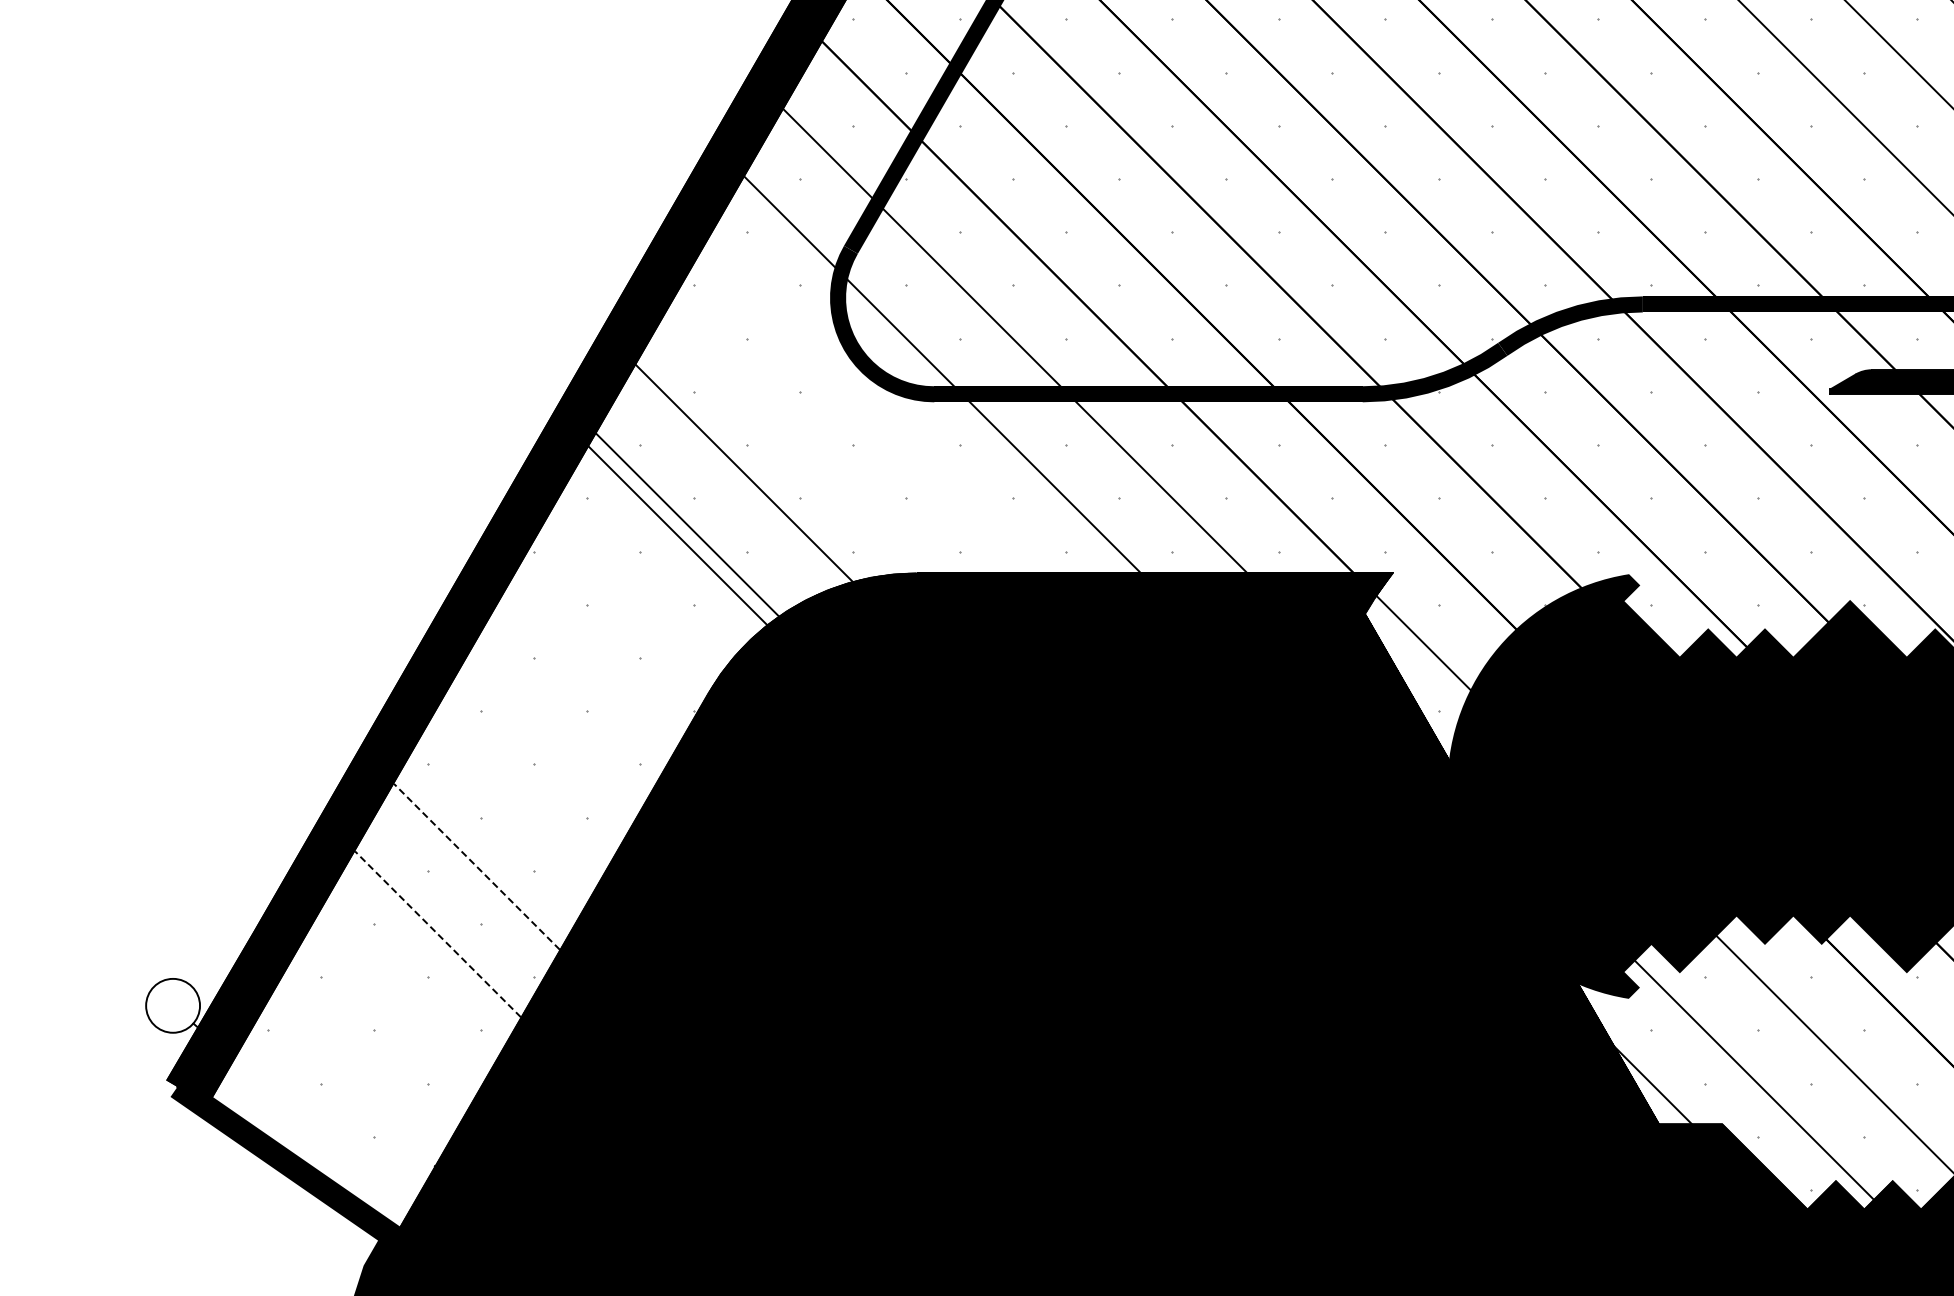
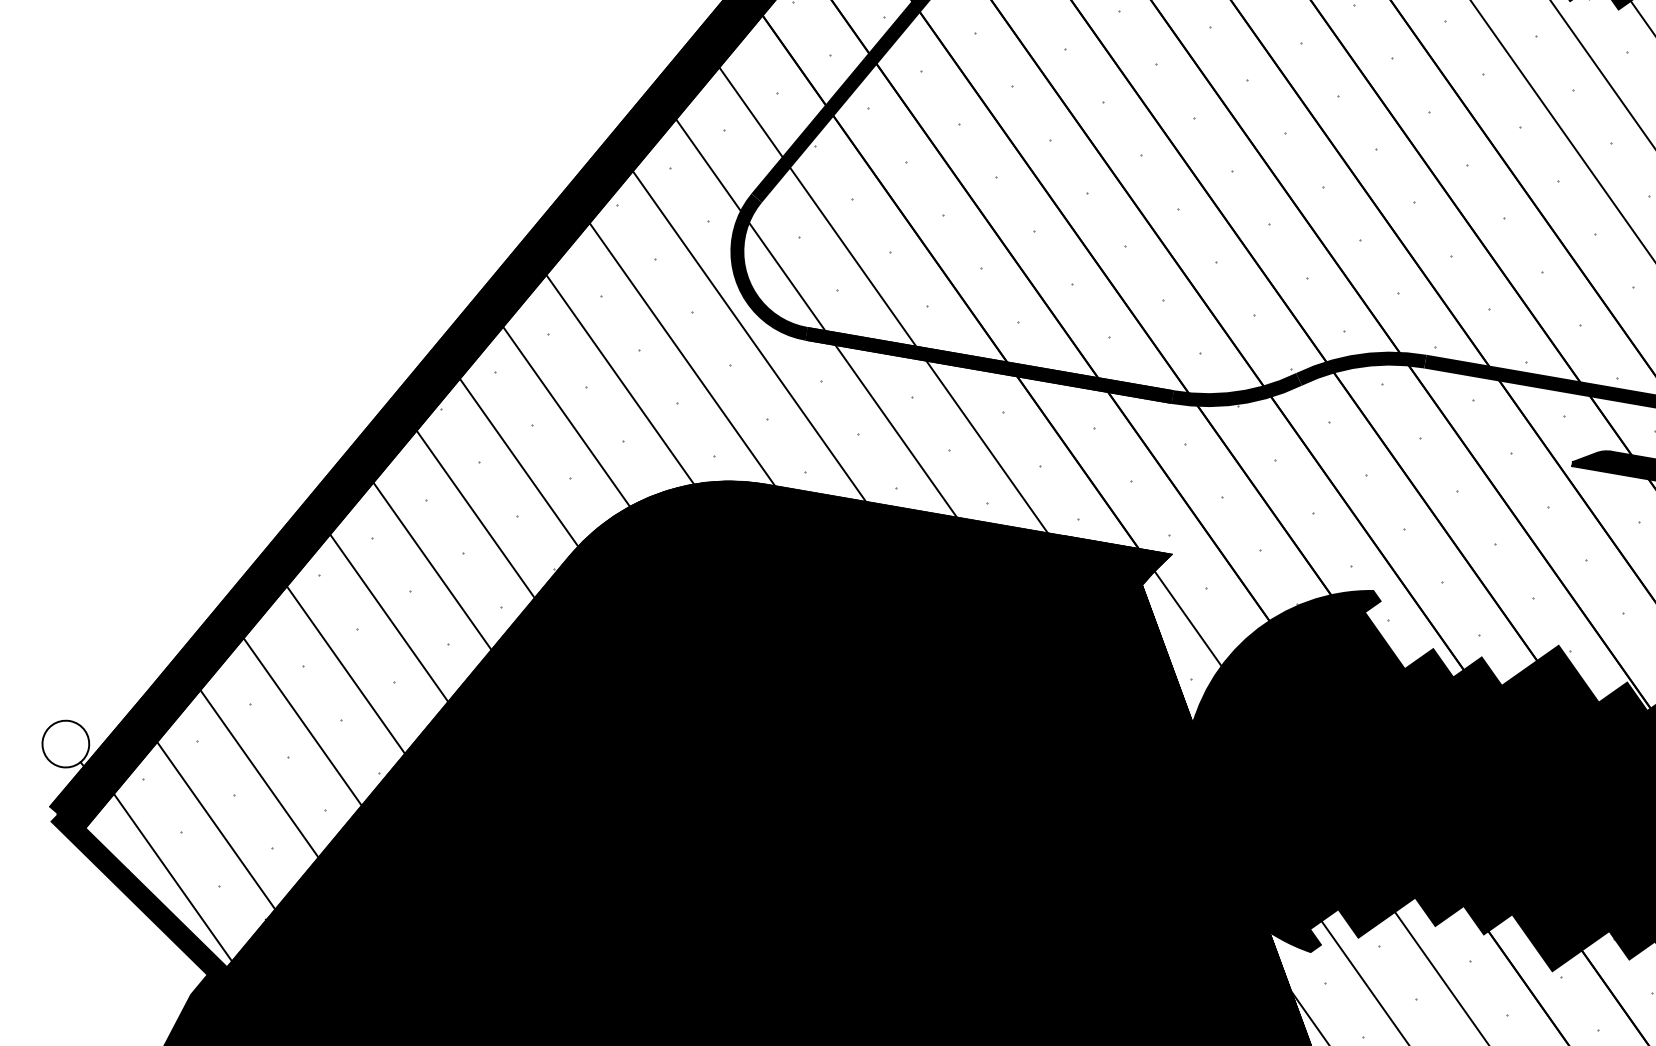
line: (869, 408) -> (749, 336), added
line: (754, 483) -> (681, 353), moved
line: (688, 525) -> (620, 379), moved
line: (632, 597) -> (518, 462), added
line: (593, 664) -> (475, 514), added
line: (554, 731) -> (432, 565), added
line: (515, 799) -> (388, 618), added
line: (476, 866) -> (345, 669), dashed -> solid
line: (437, 933) -> (302, 721), dashed -> solid
line: (398, 1001) -> (259, 773), added
line: (360, 1069) -> (216, 826), added
line: (321, 1136) -> (173, 877), added

